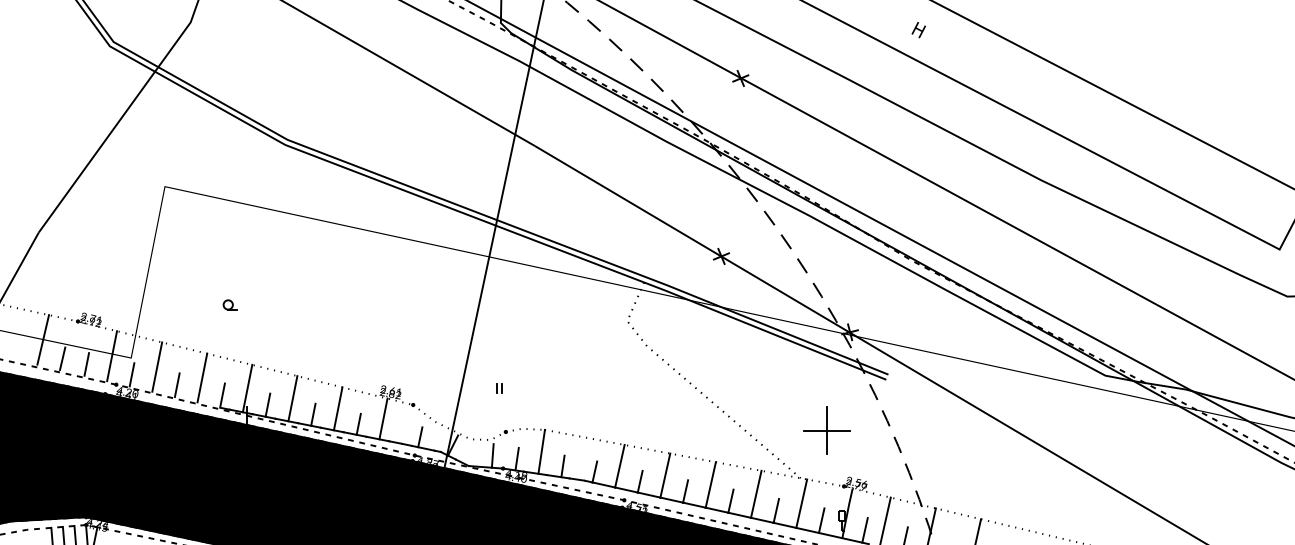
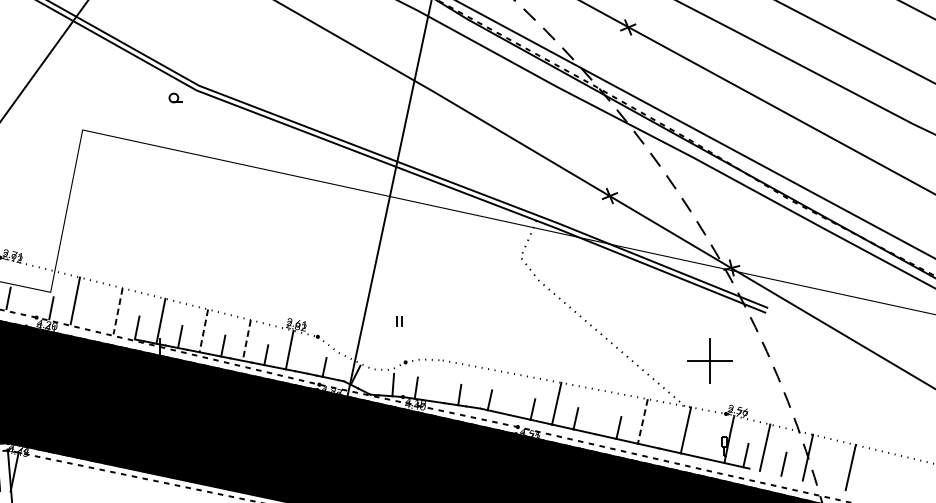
part: (229, 304) -> (175, 97), moved
line: (112, 356) -> (32, 290), removed
line: (202, 378) -> (118, 311), solid -> dashed
line: (176, 385) -> (93, 318), removed
line: (292, 399) -> (203, 331), solid -> dashed
line: (338, 408) -> (247, 340), solid -> dashed
line: (541, 451) -> (439, 380), removed
line: (619, 465) -> (513, 394), removed
line: (710, 484) -> (599, 412), removed
line: (756, 494) -> (643, 421), solid -> dashed
line: (776, 510) -> (662, 436), removed
line: (821, 520) -> (704, 446), removed

